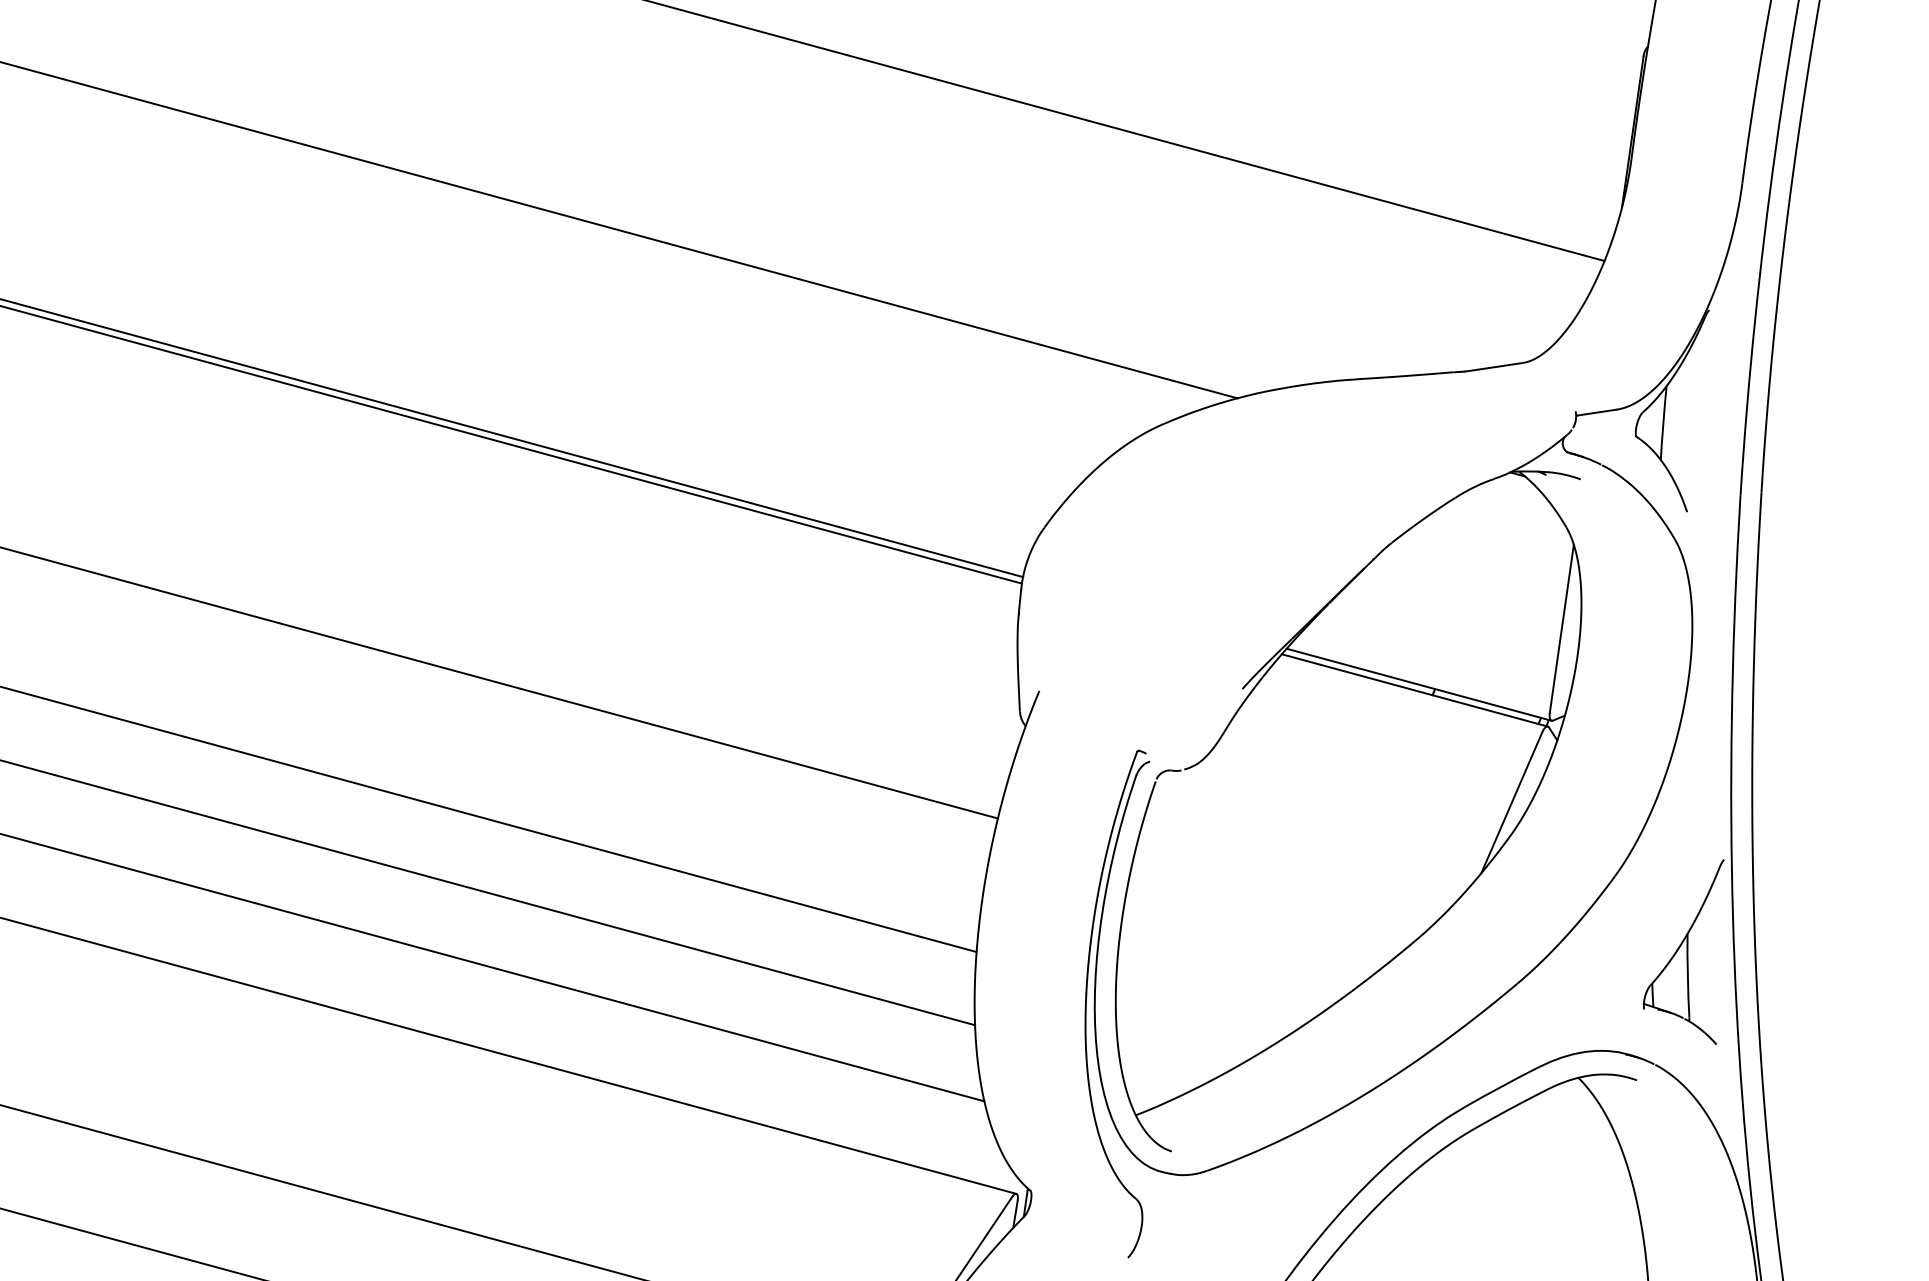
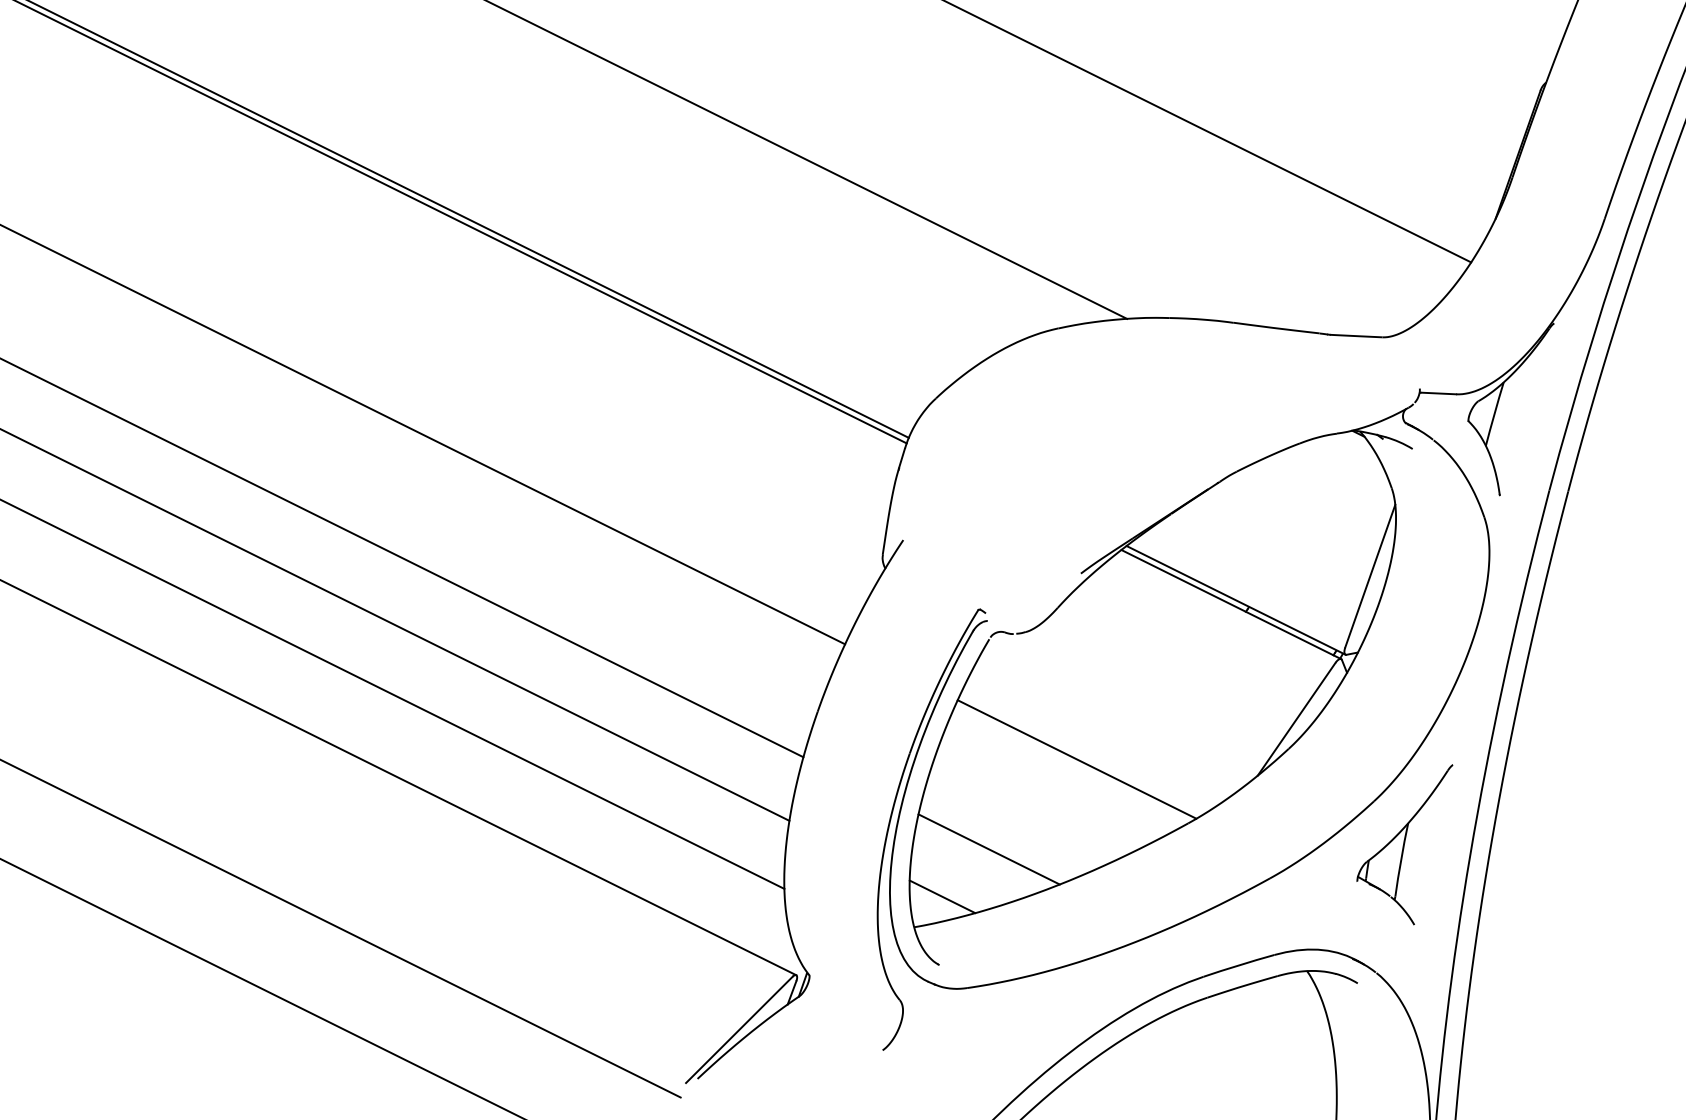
line: (1278, 894) -> (1076, 759), added
part: (1683, 951) -> (1401, 837), moved
line: (1200, 1012) -> (988, 848), added
line: (1159, 1075) -> (941, 896), added

